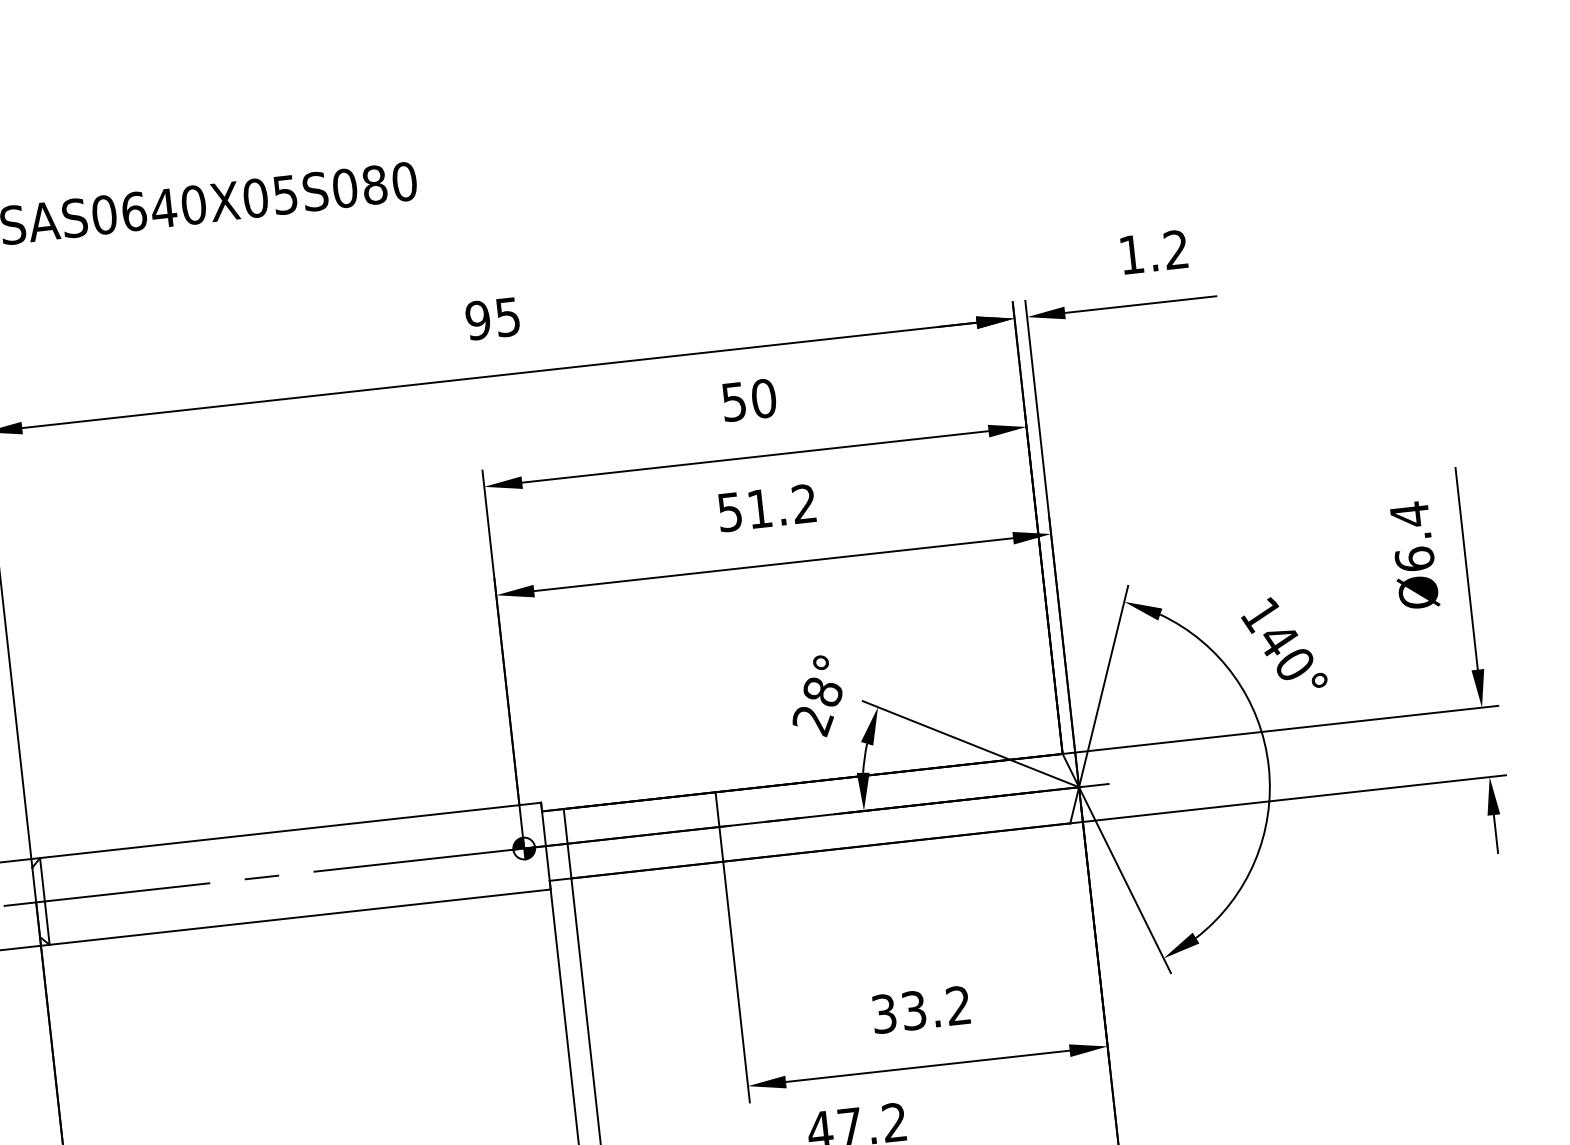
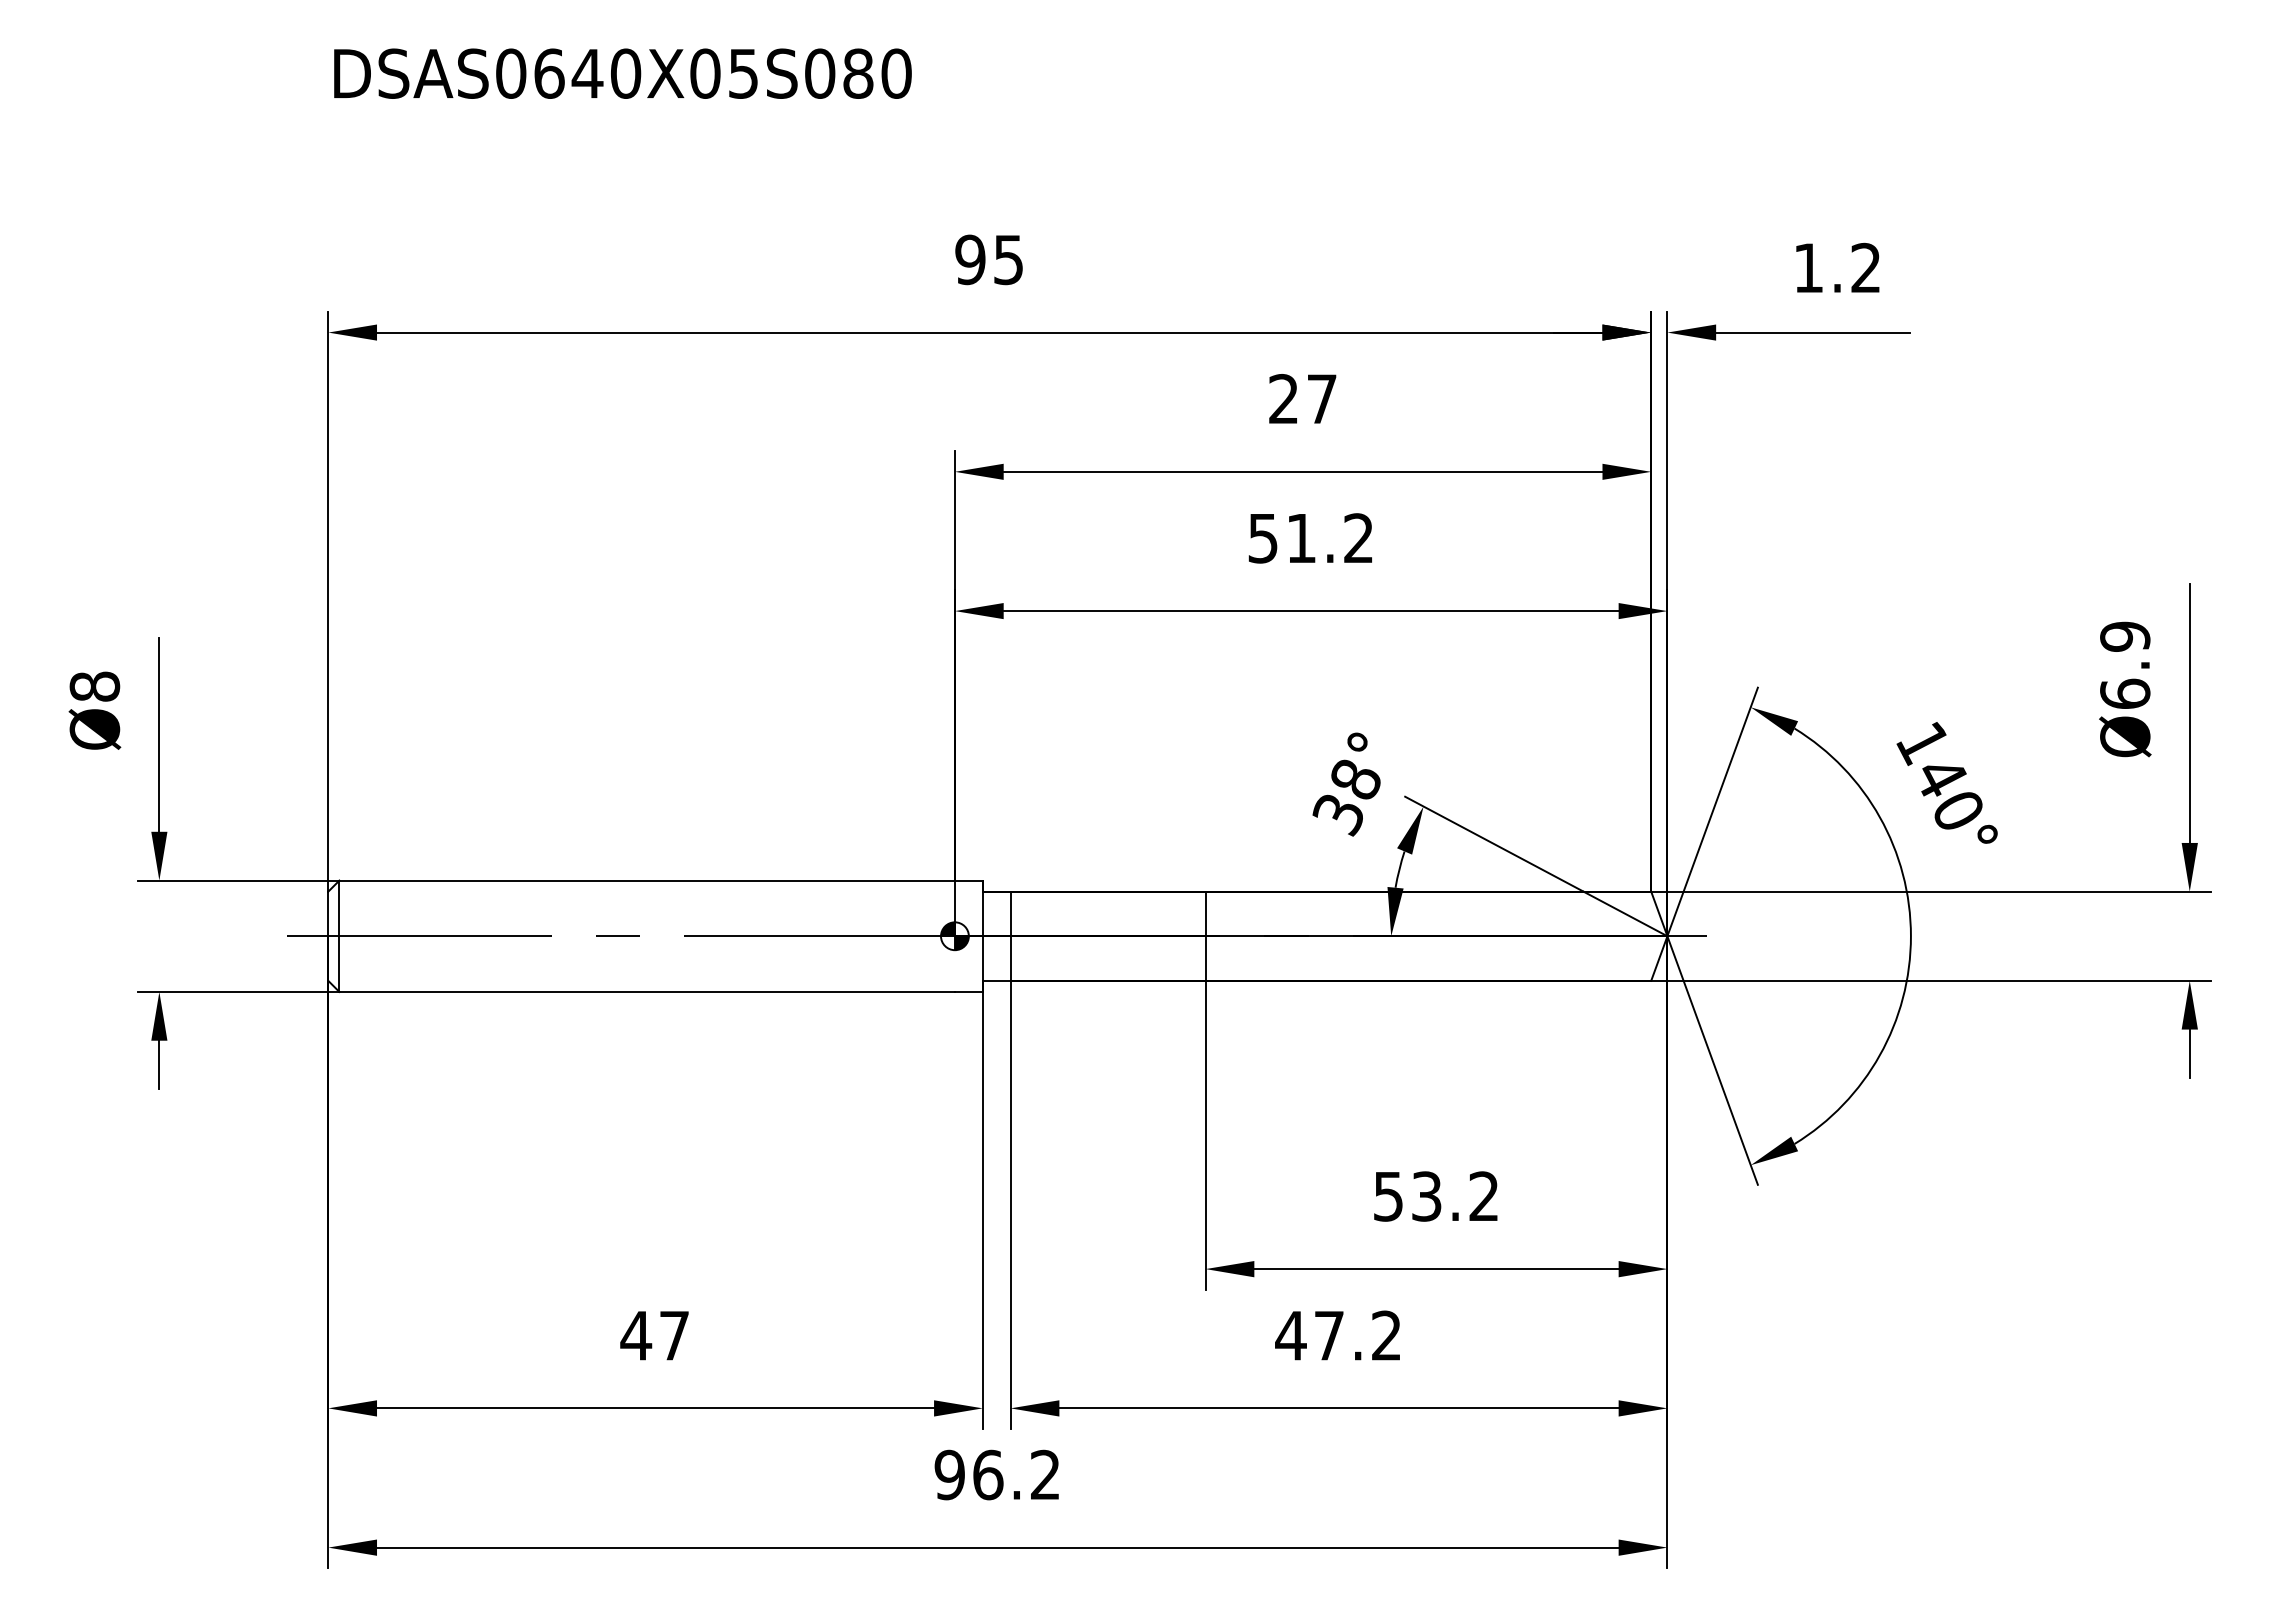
text: (749, 400) -> (1303, 399), 50 -> 27
text: (1410, 514) -> (2125, 636), Ø6.4 -> Ø6.9
text: (813, 721) -> (1339, 815), 28° -> 38°
text: (884, 1013) -> (1388, 1196), 33.2 -> 53.2

